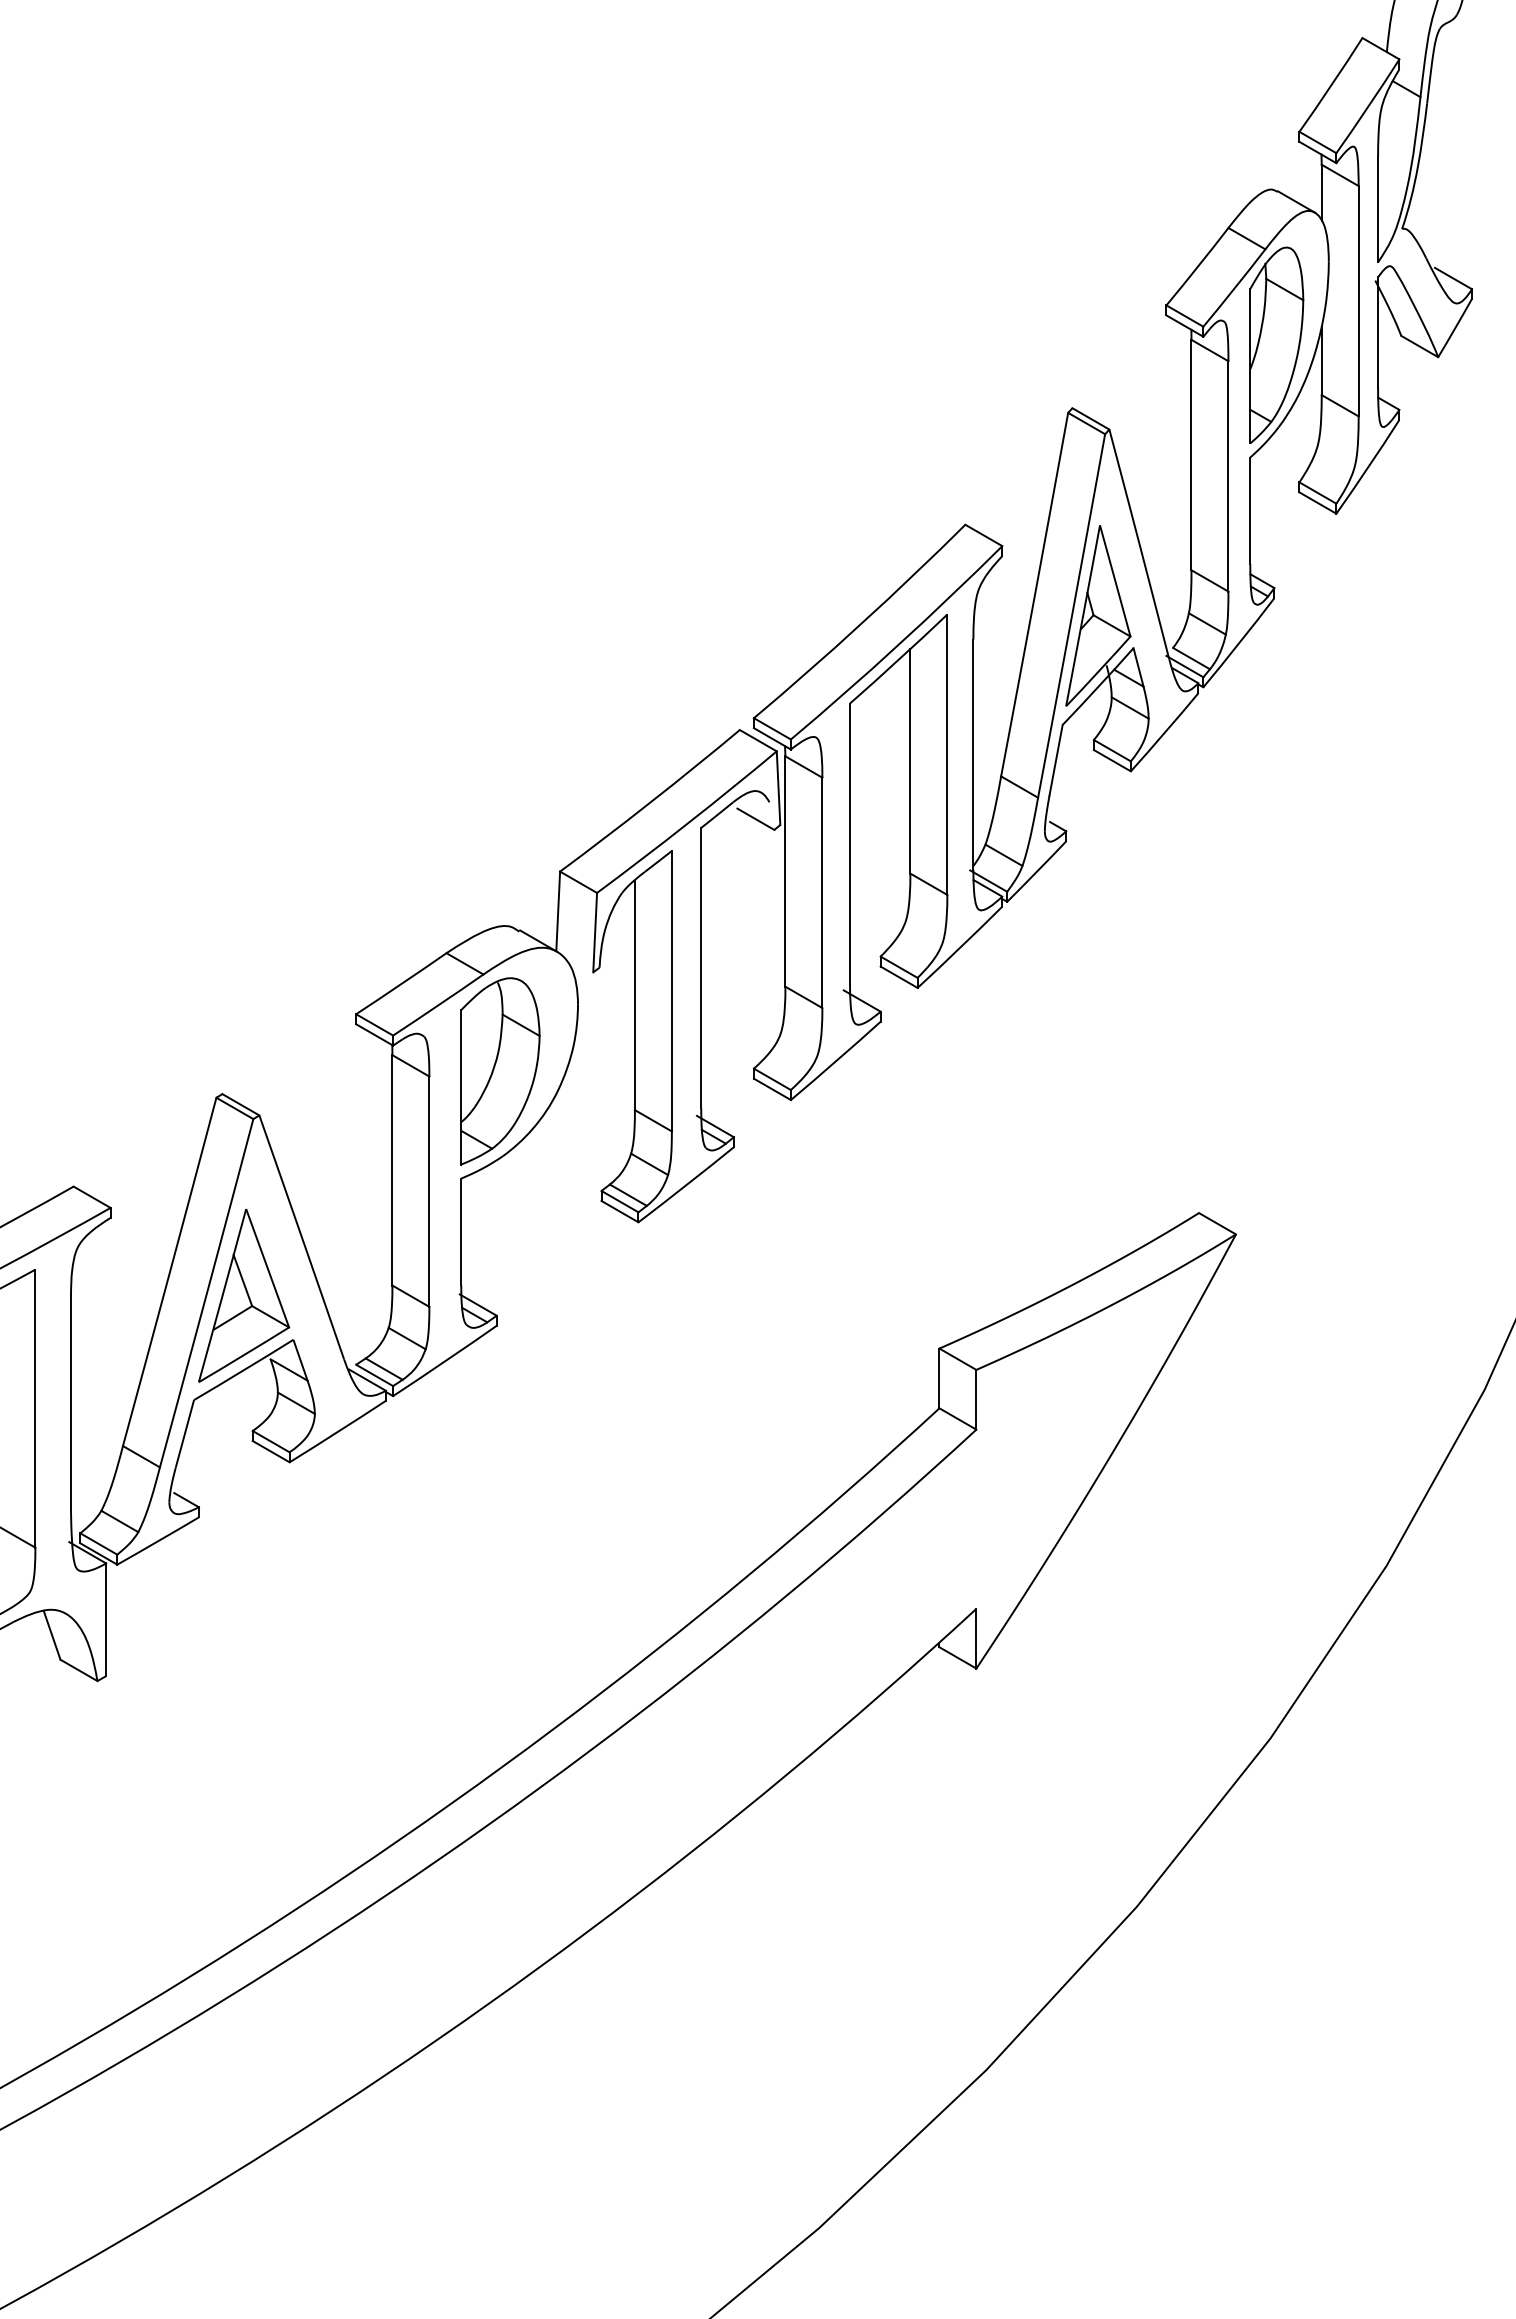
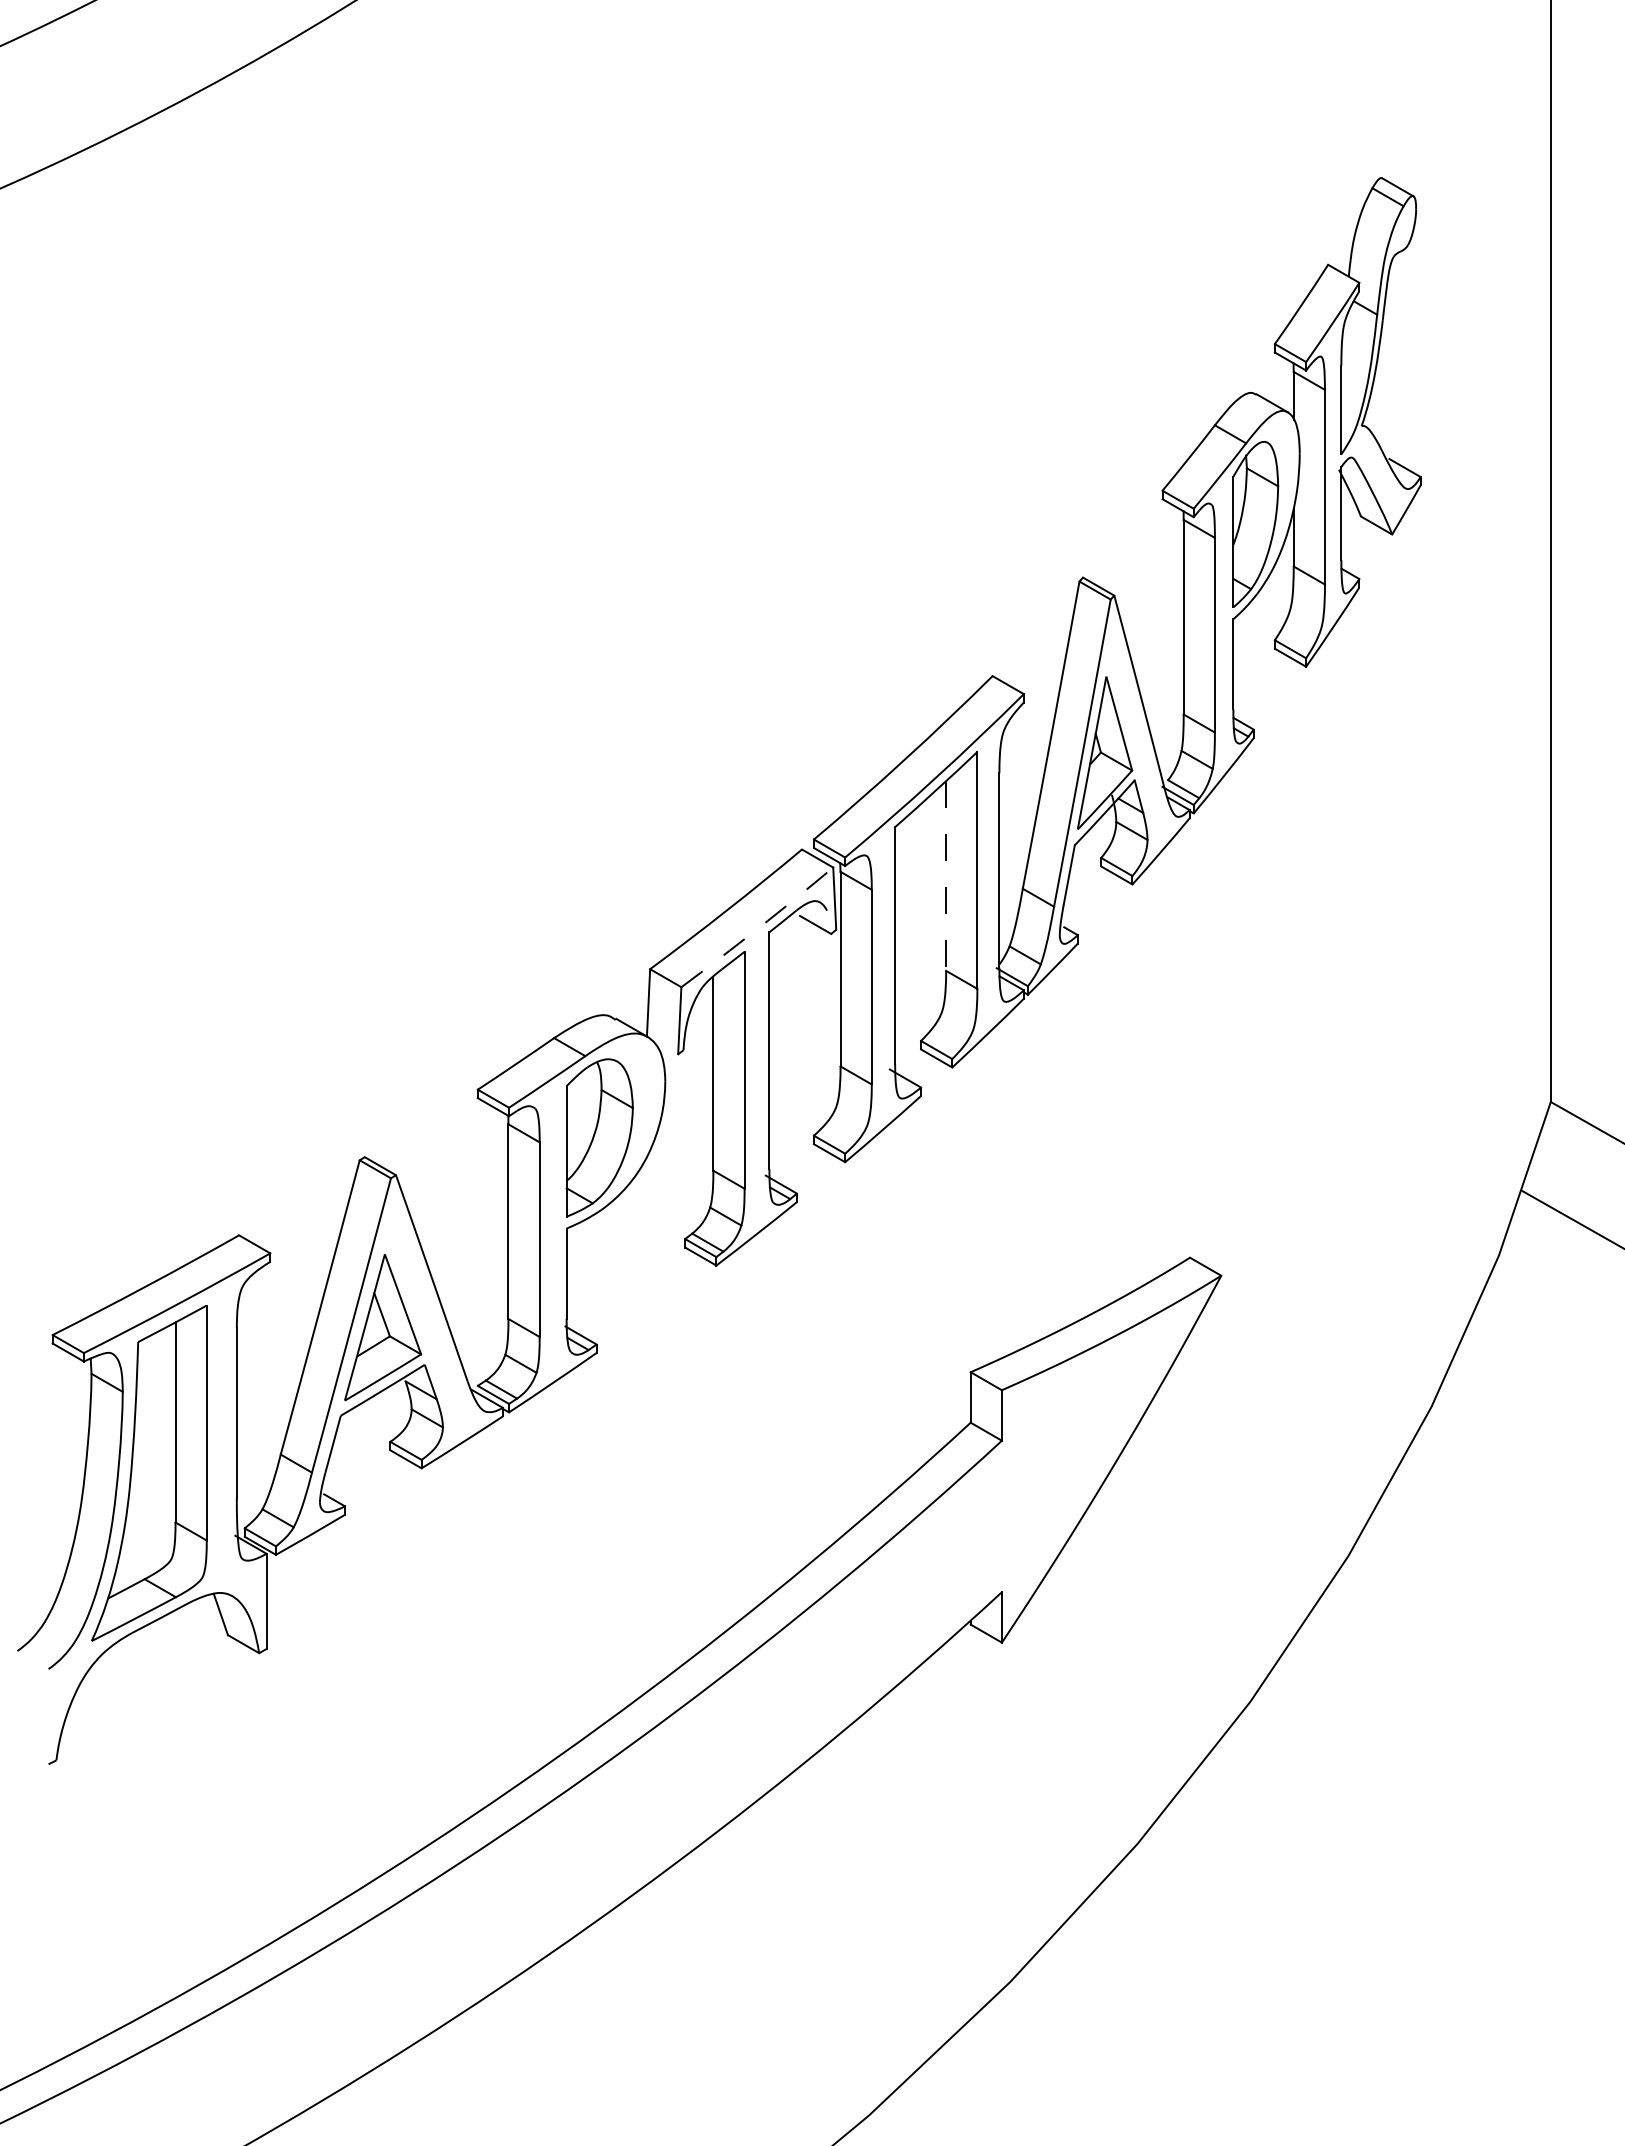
line: (910, 761) -> (946, 876), solid -> dashed
arc: (688, 823) -> (758, 928), solid -> dashed

